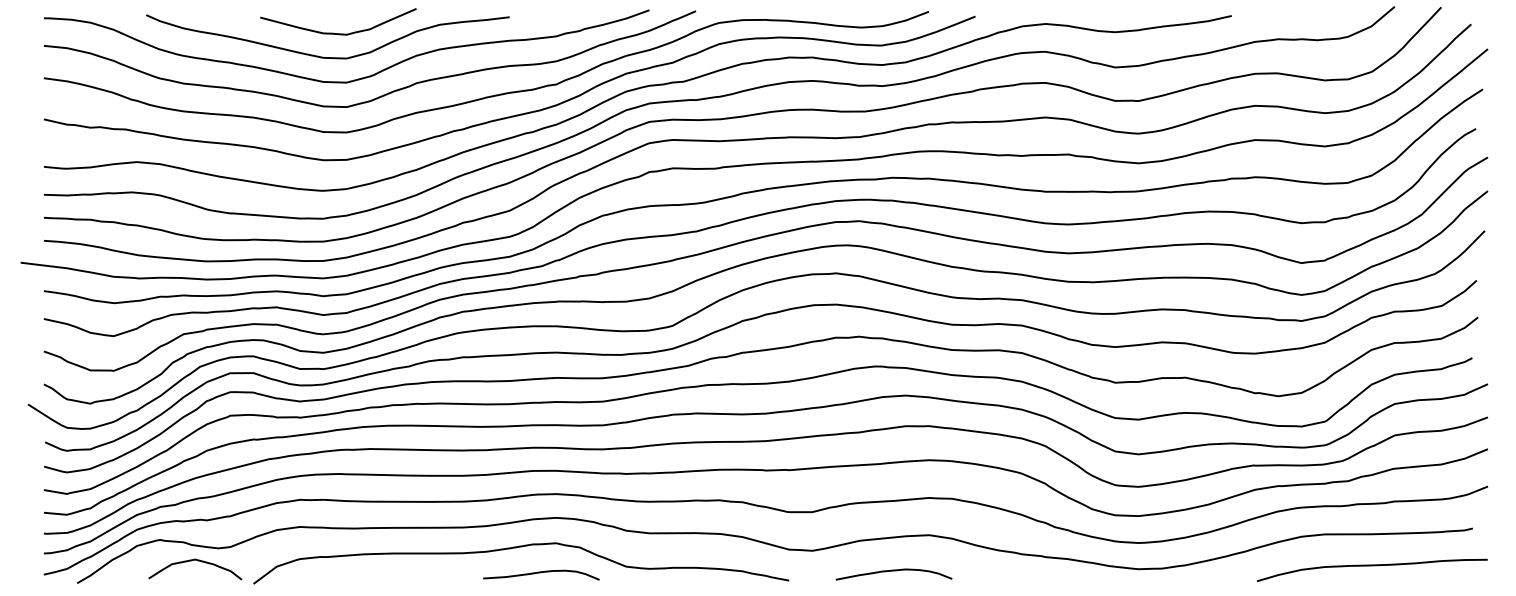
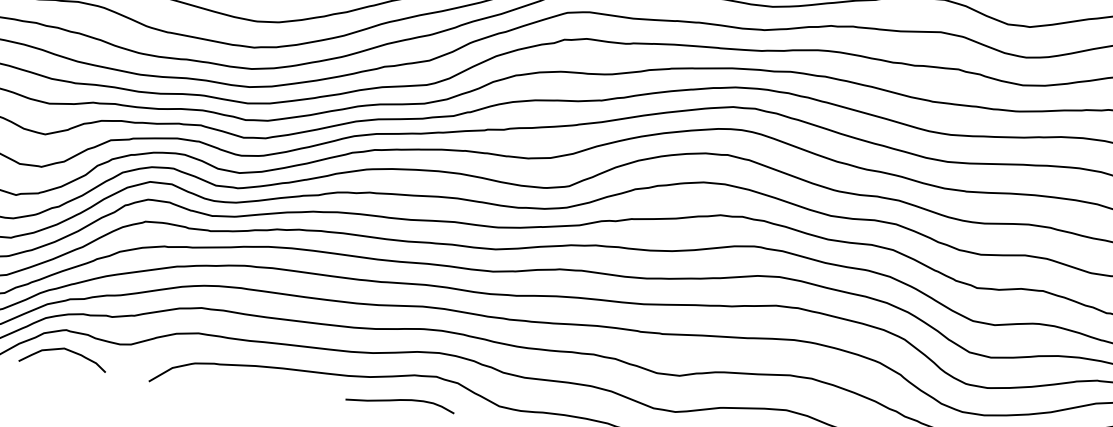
curve: (197, 561) -> (66, 350), moved
curve: (541, 573) -> (400, 401), moved

